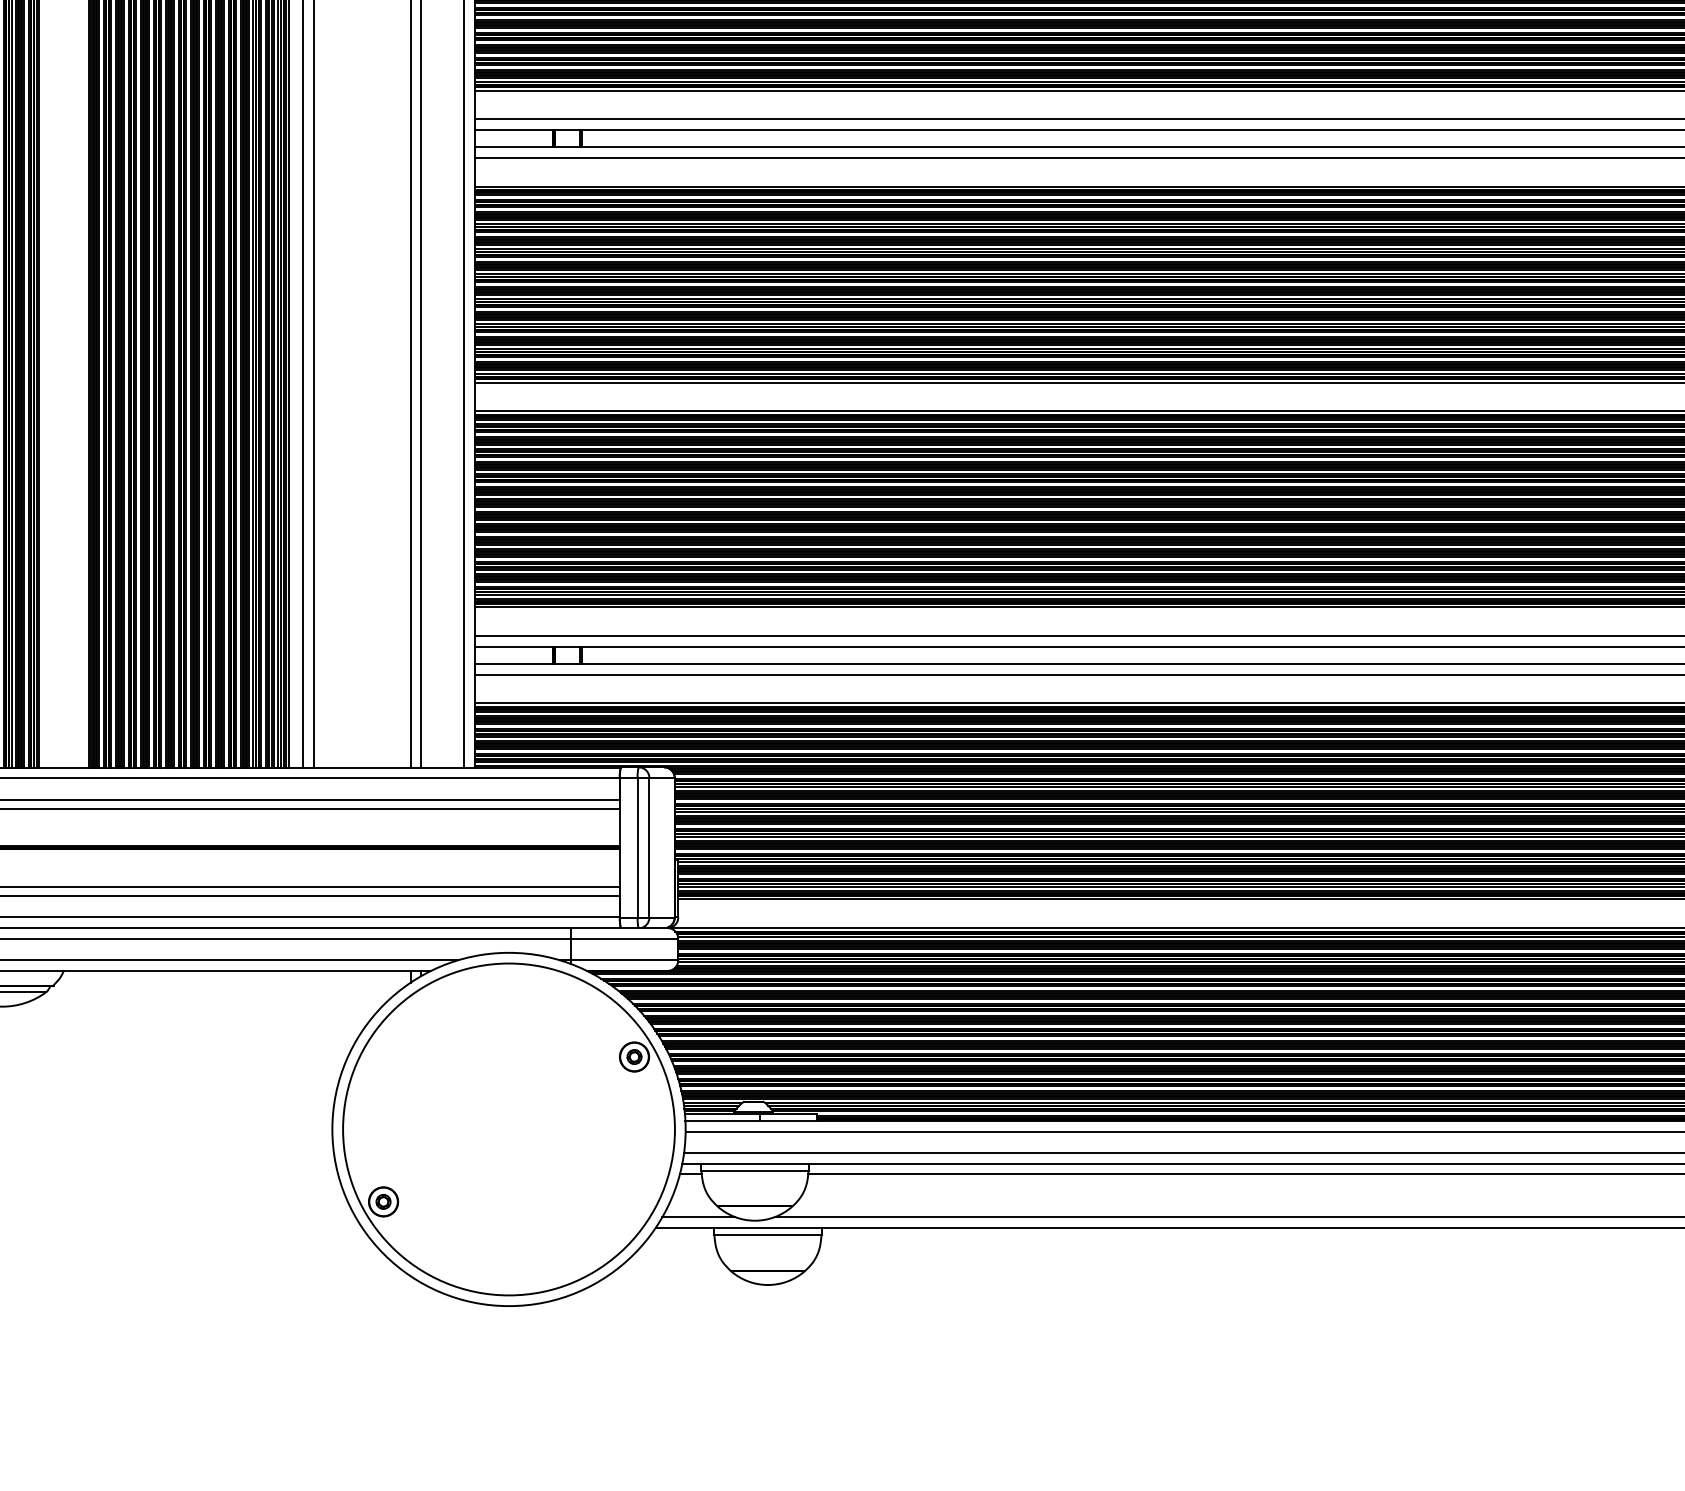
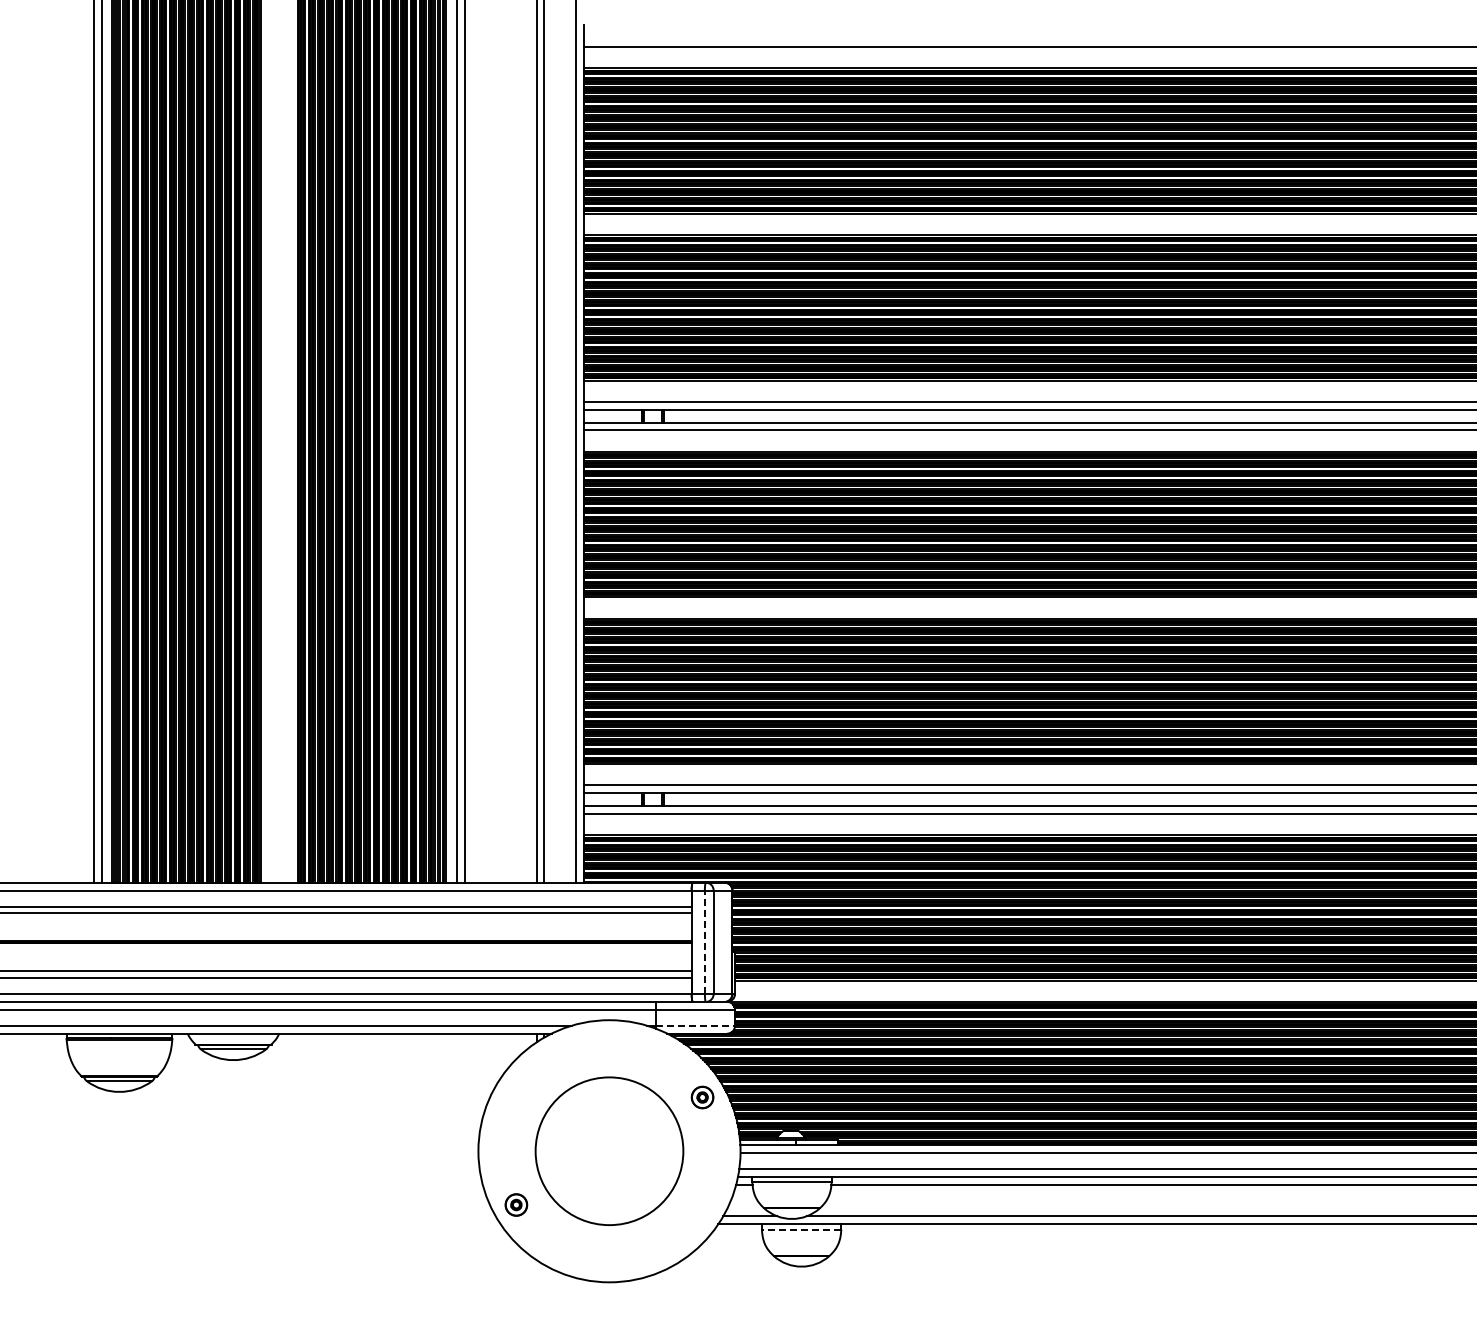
line: (637, 848) -> (704, 942), solid -> dashed
line: (624, 959) -> (695, 1025), solid -> dashed
circle: (509, 1129) -> (609, 1151), size x0.6
line: (767, 1234) -> (801, 1229), solid -> dashed

